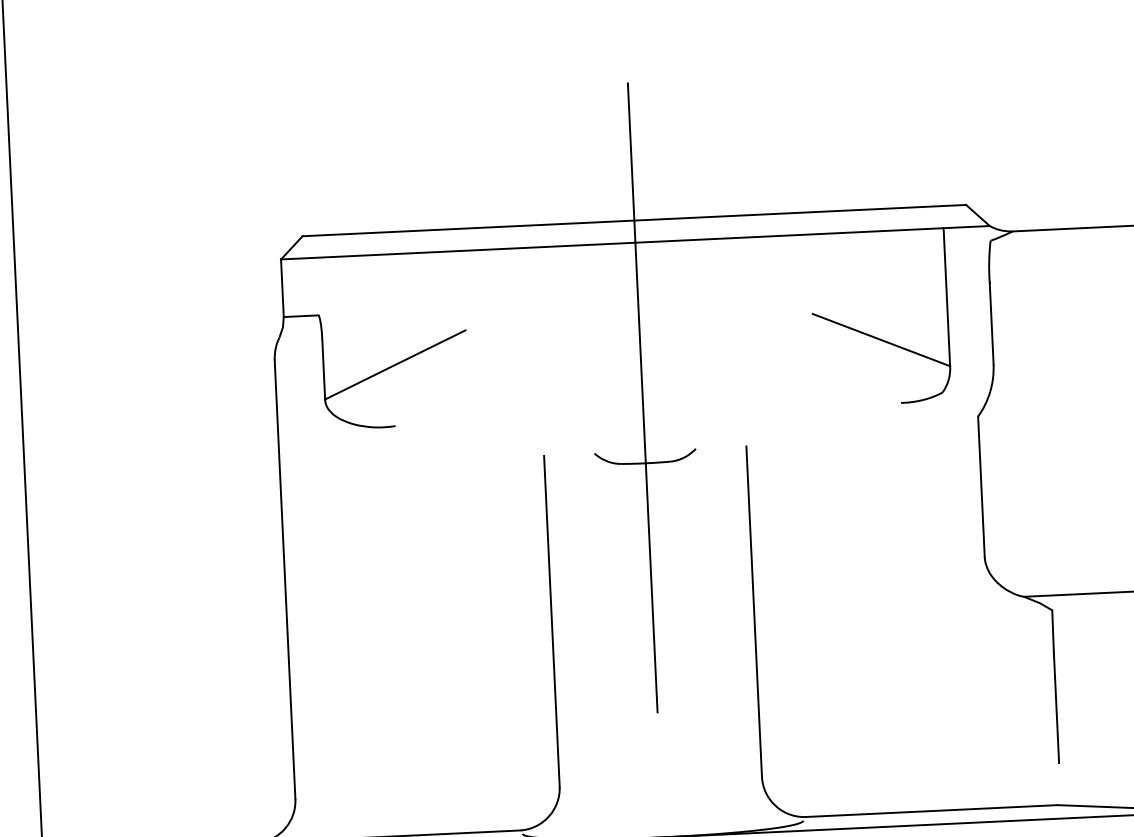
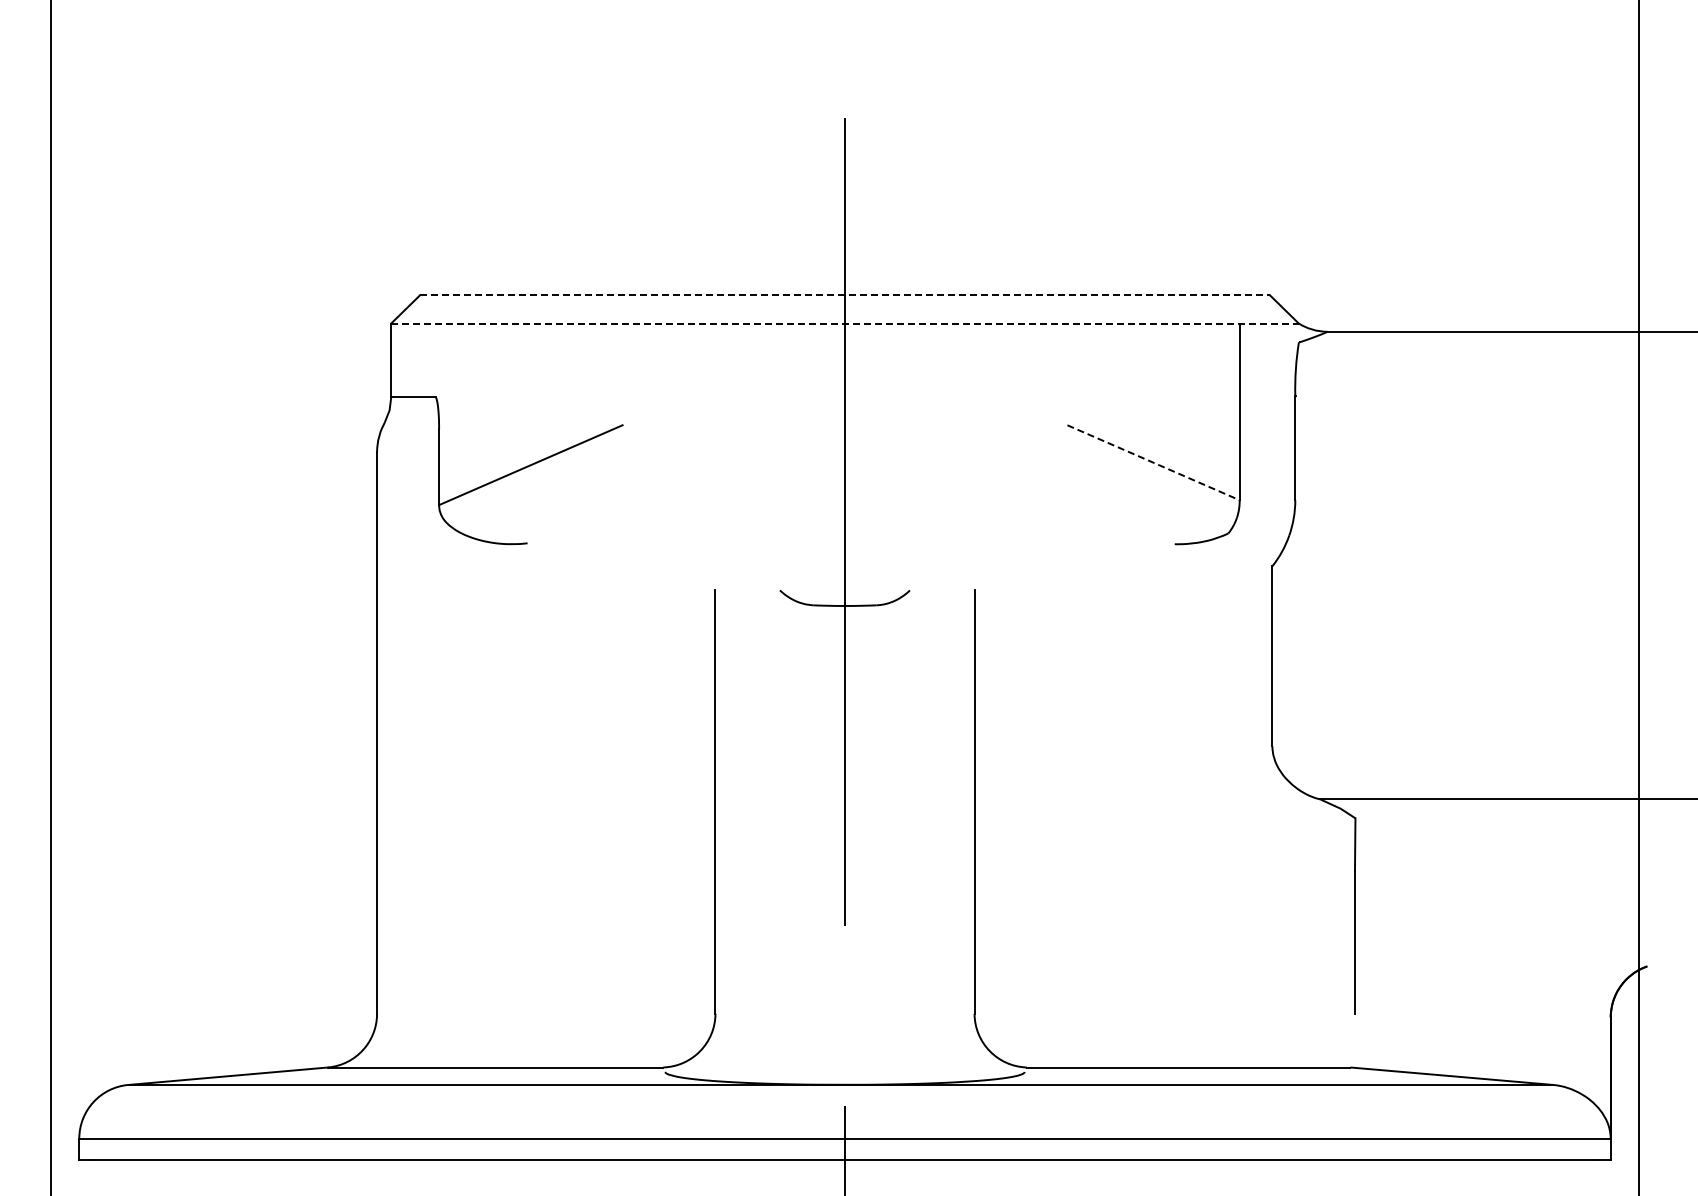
line: (634, 220) -> (845, 295), solid -> dashed
line: (635, 242) -> (845, 323), solid -> dashed
line: (881, 339) -> (1153, 462), solid -> dashed

